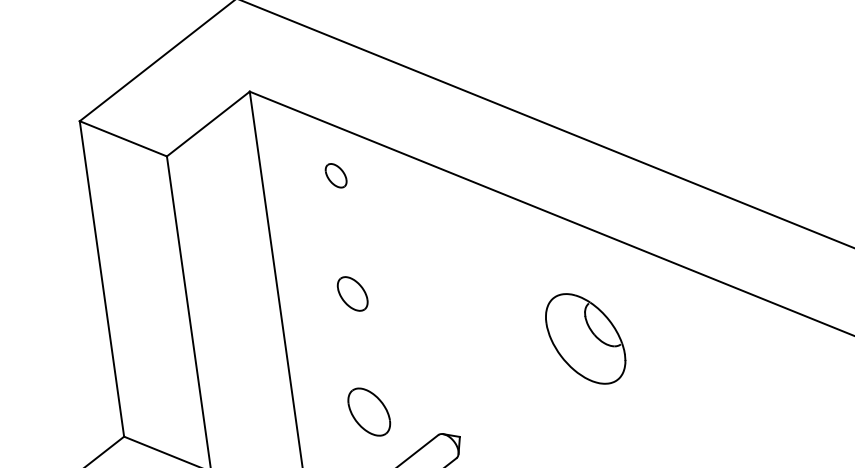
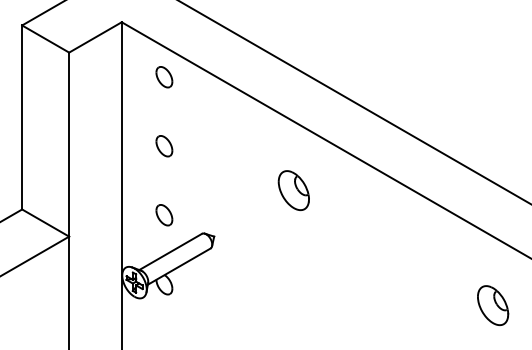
part: (336, 176) -> (164, 77), size x1.43
part: (584, 338) -> (293, 190), size x0.71
part: (369, 412) -> (164, 215), size x0.71

